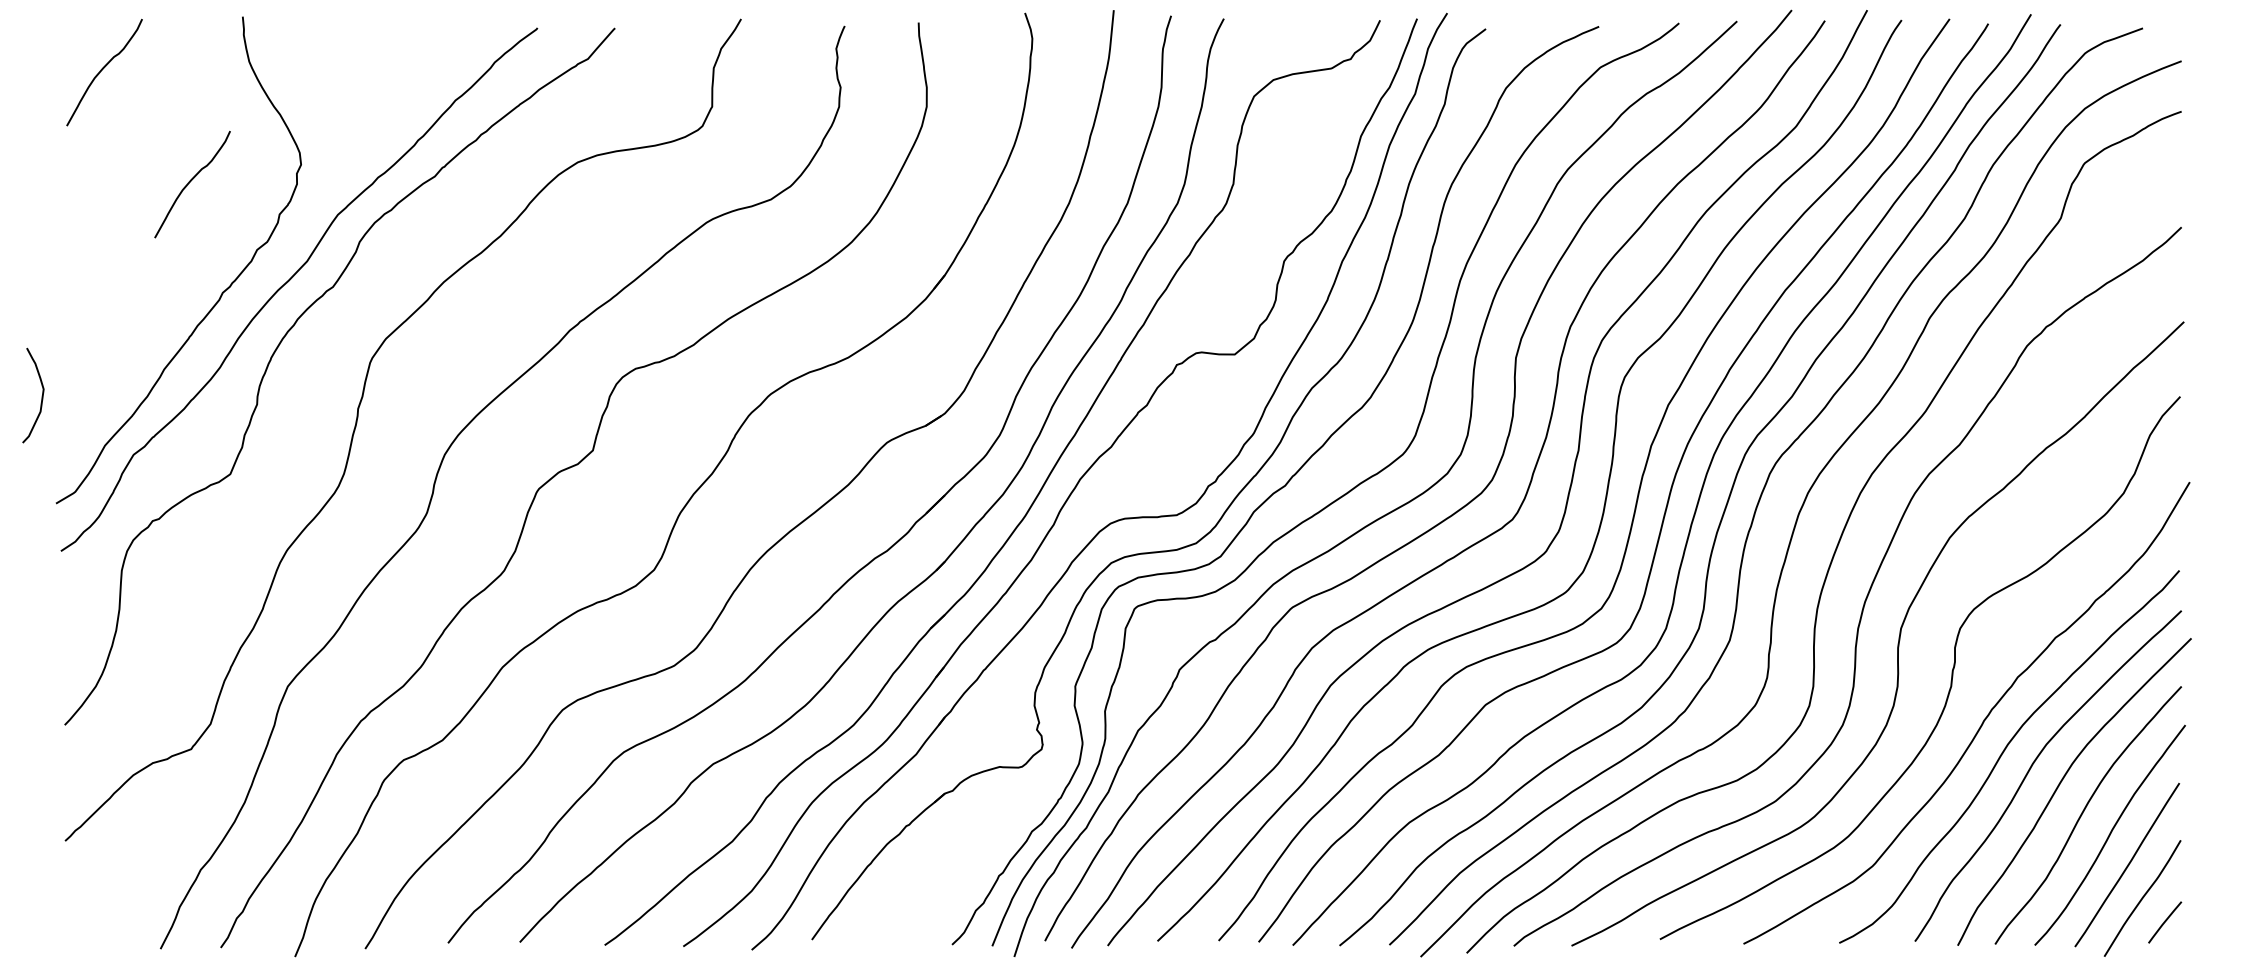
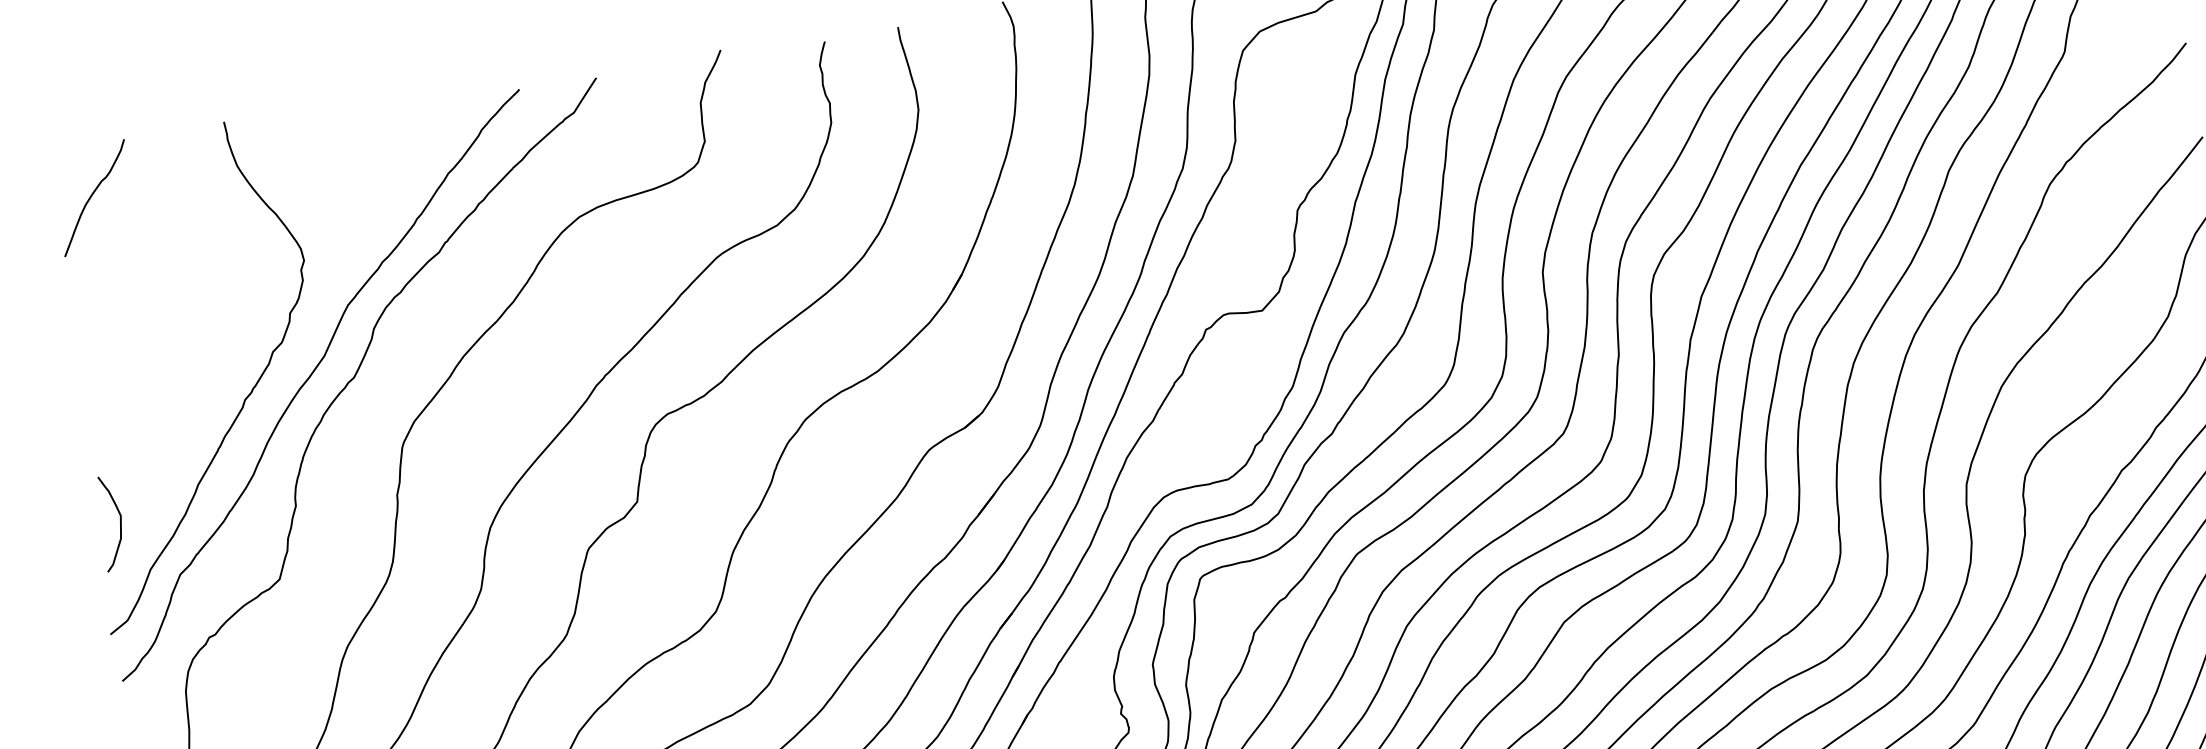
curve: (190, 182) -> (196, 294), removed
curve: (41, 395) -> (119, 522), moved

